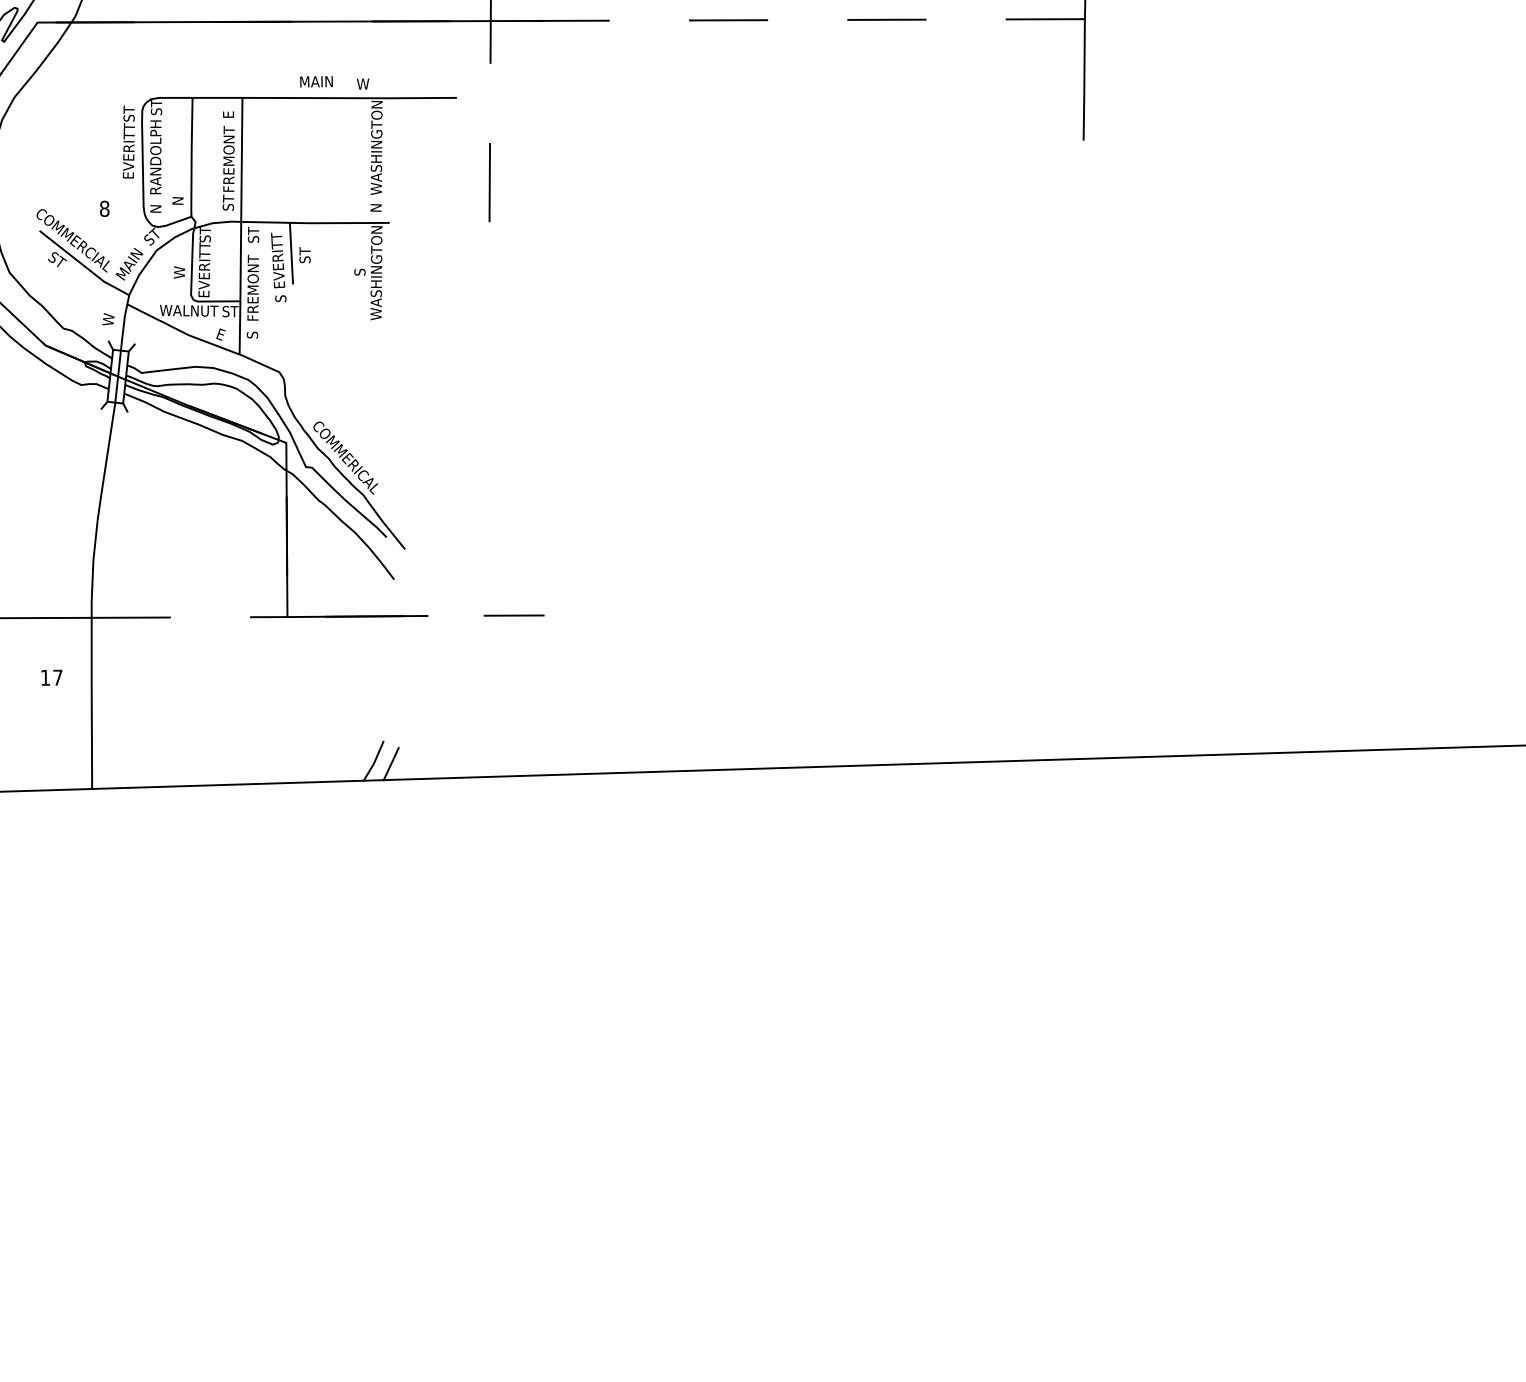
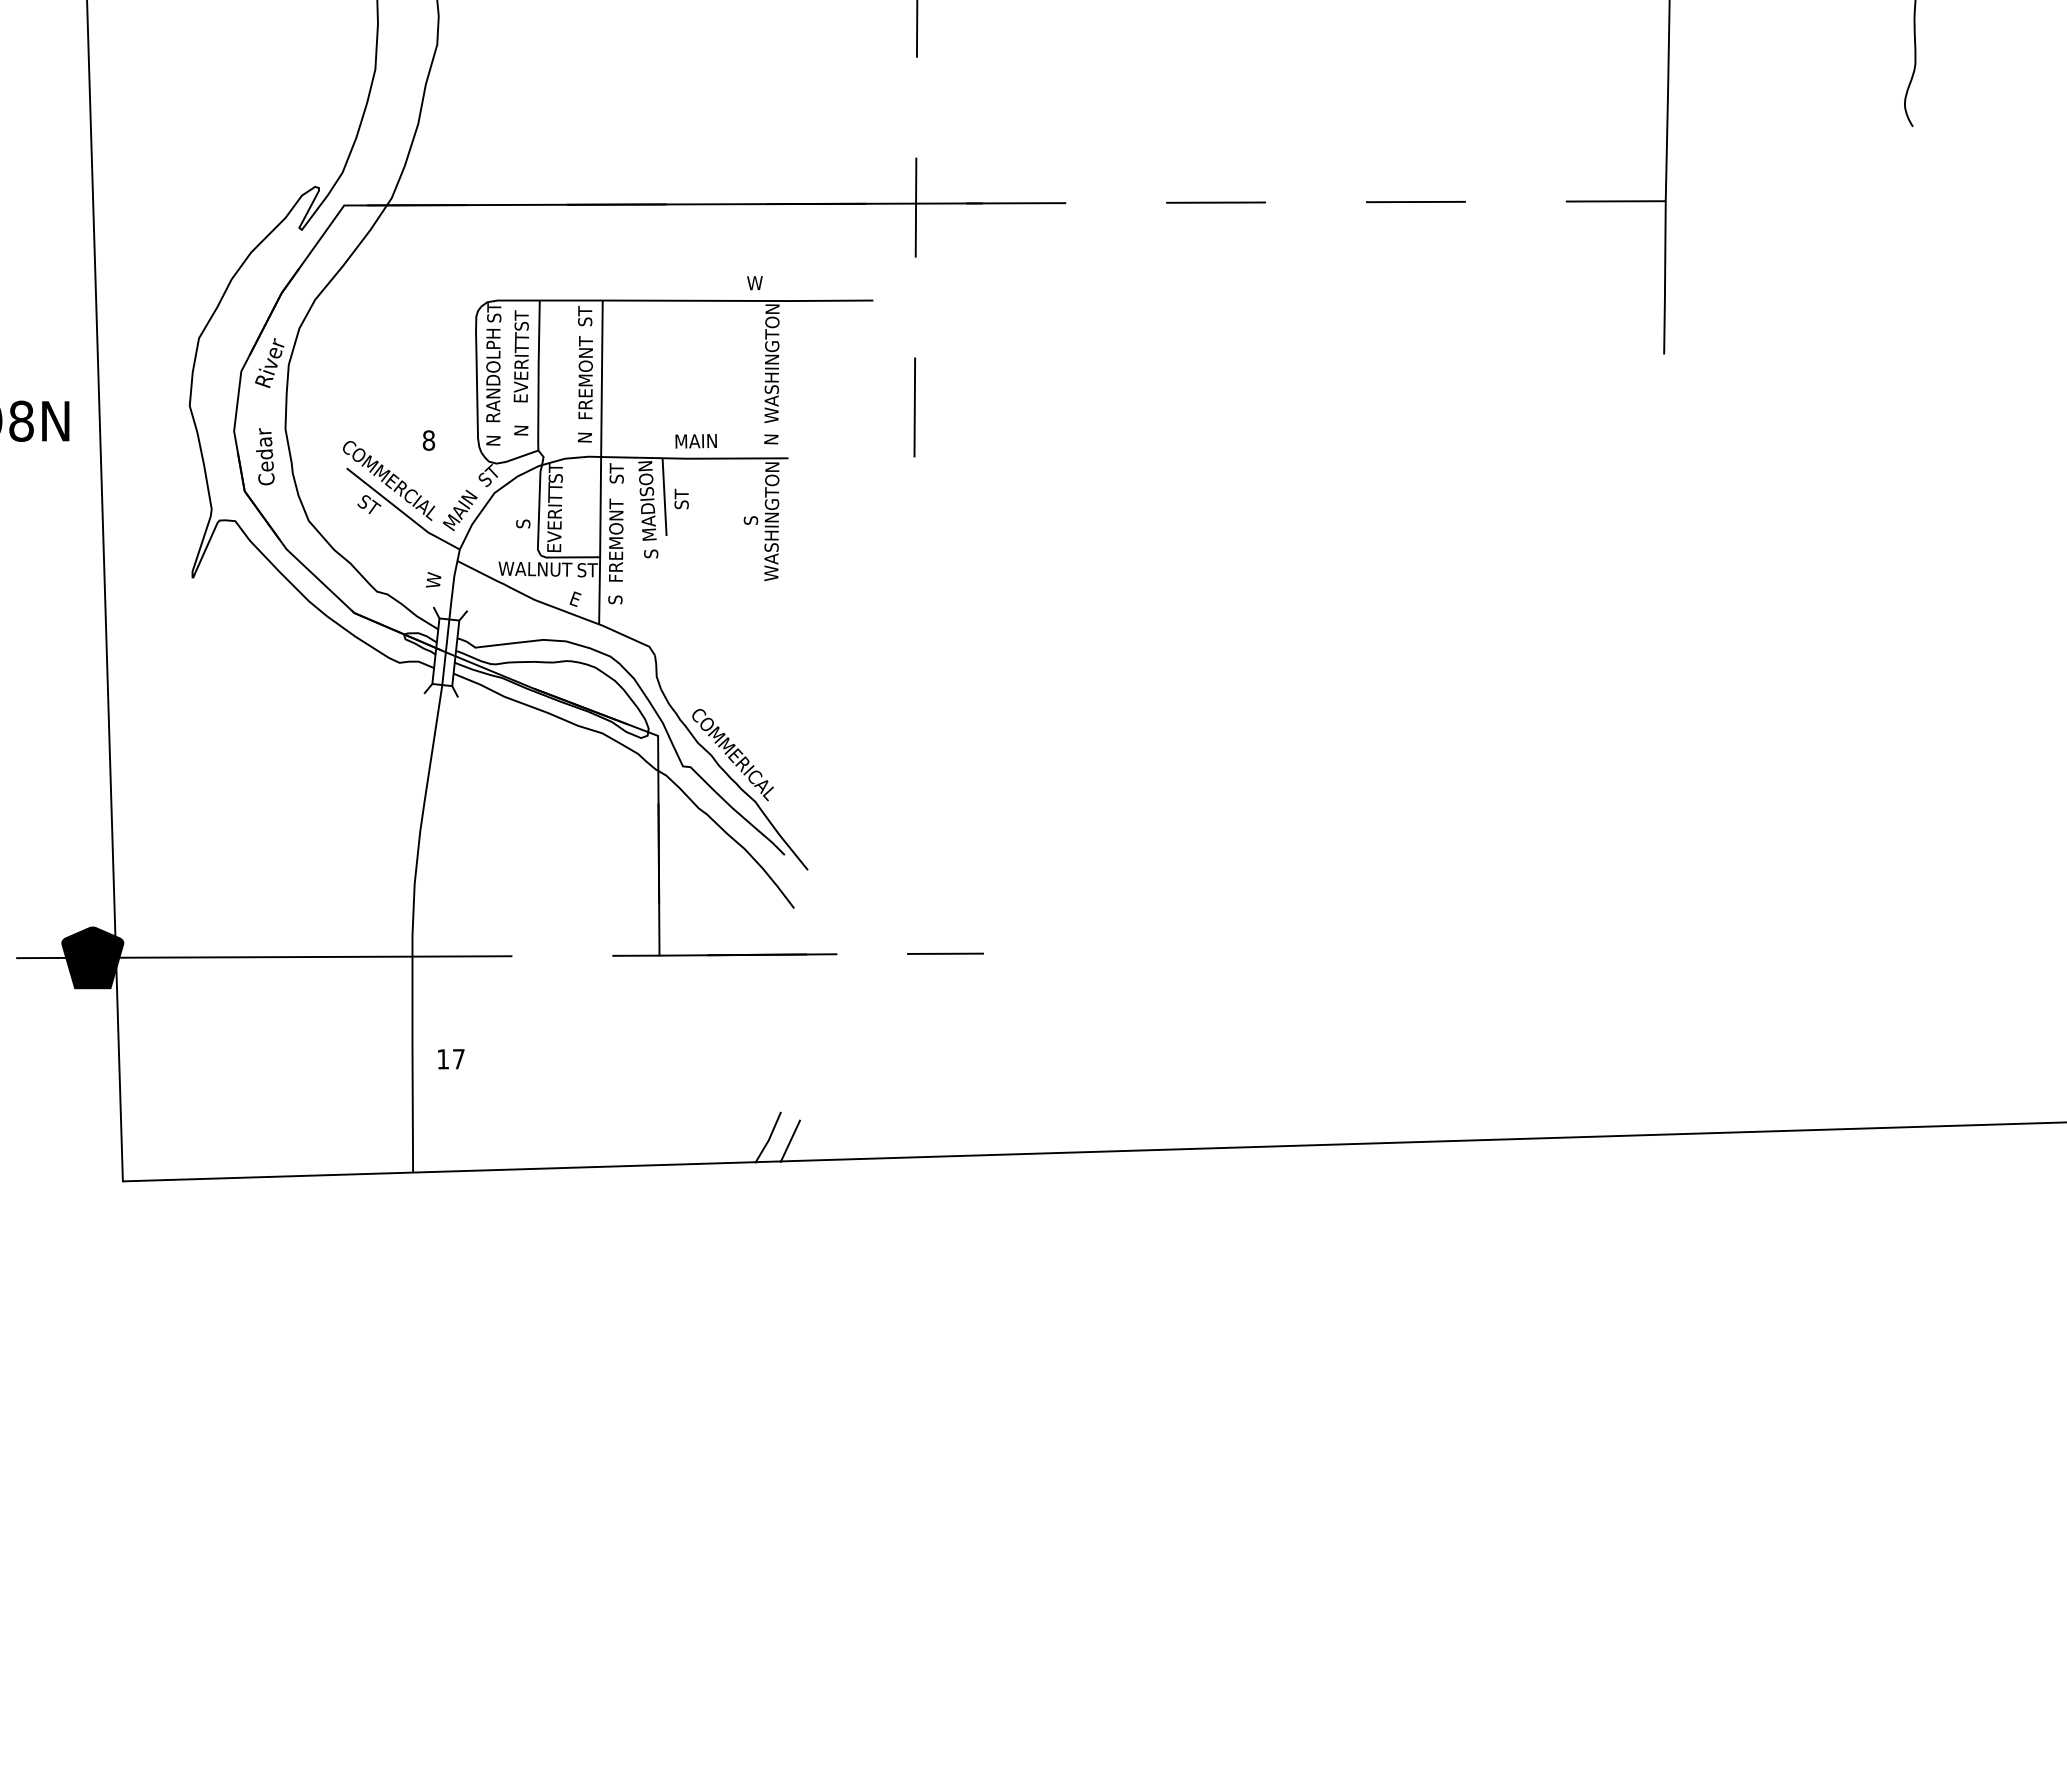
text: (315, 82) -> (695, 441), moved
text: (228, 109) -> (585, 315), E -> ST
text: (128, 142) -> (520, 356), moved
text: (228, 202) -> (584, 432), ST -> N
text: (277, 255) -> (647, 499), EVERITT -> MADISON
text: (179, 272) -> (523, 520), W -> S
text: (52, 677) -> (451, 1059), moved

